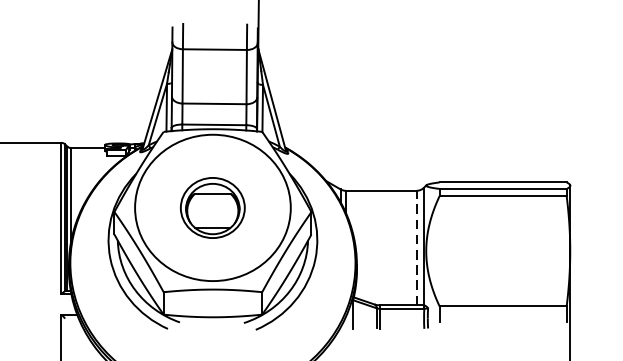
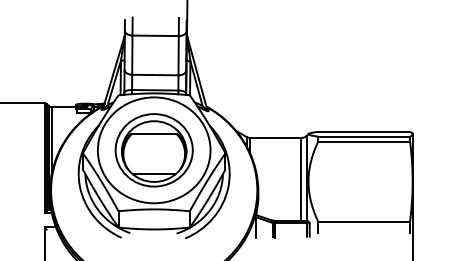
part: (211, 208) -> (153, 150), size x1.67
line: (416, 246) -> (301, 178), dashed -> solid

